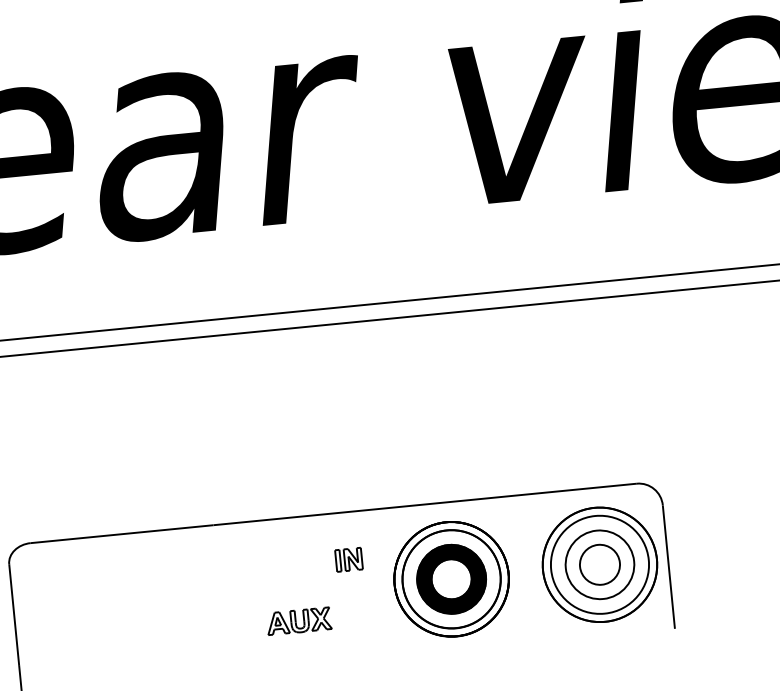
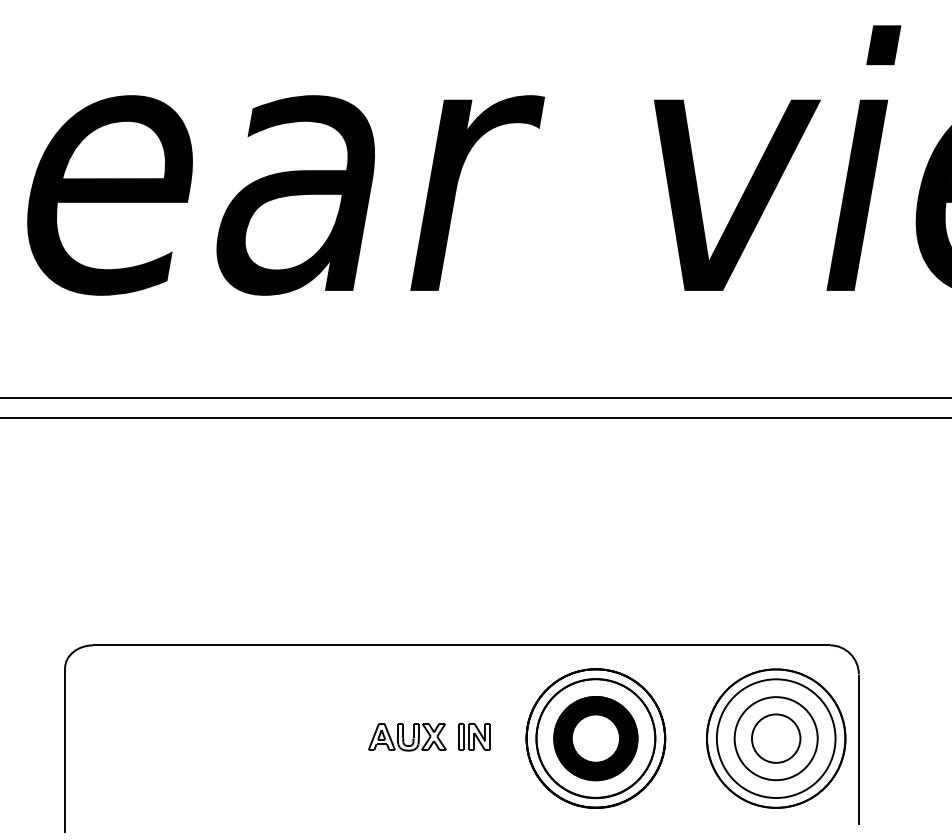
part: (348, 559) -> (474, 736), moved
part: (299, 621) -> (407, 737), moved

